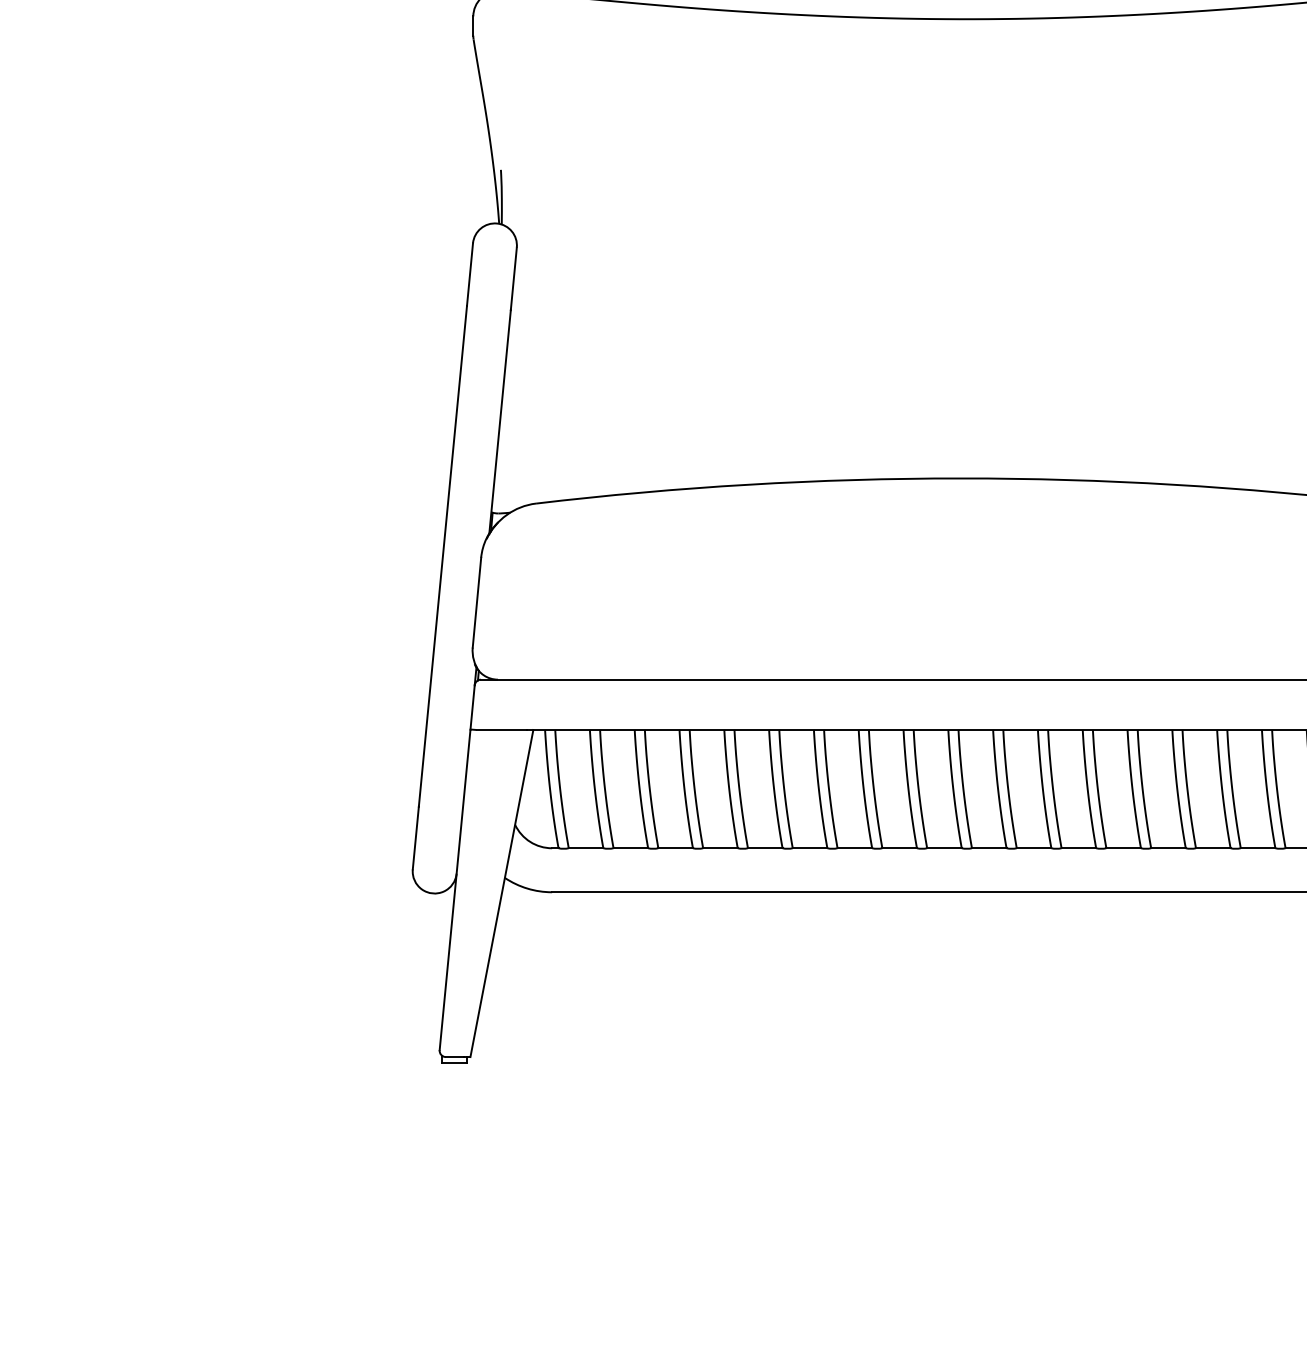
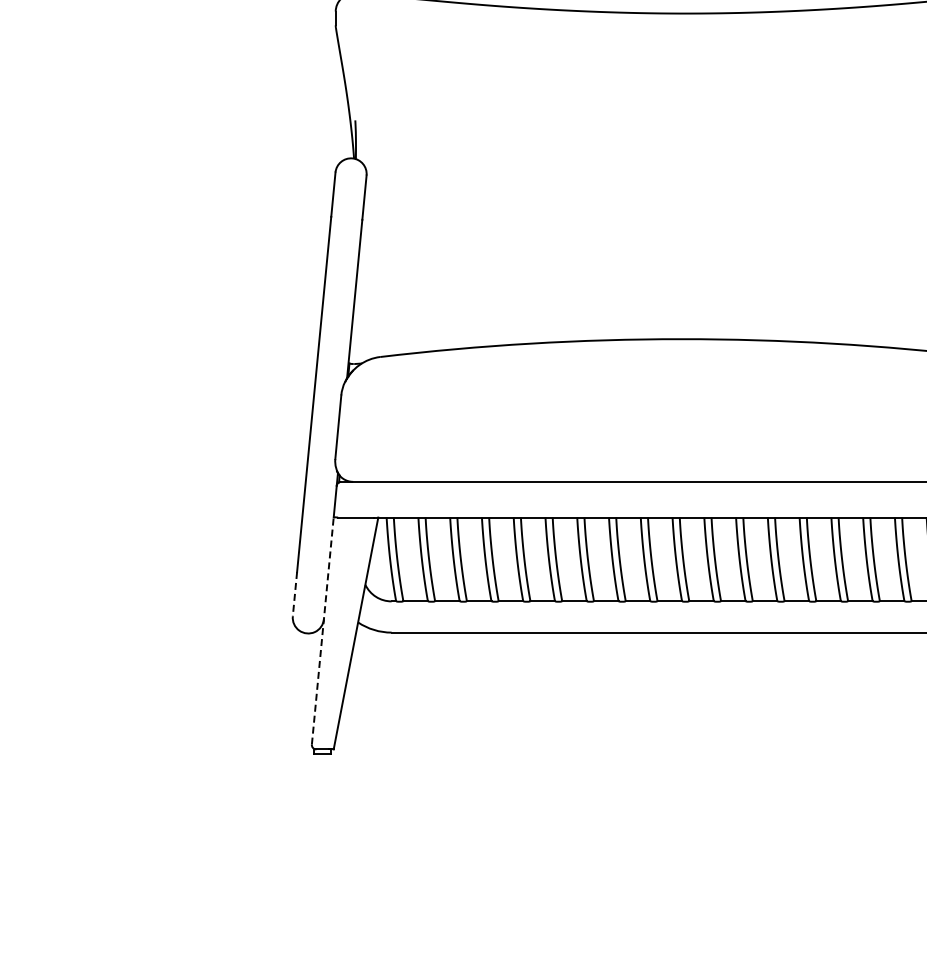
line: (415, 838) -> (294, 594), solid -> dashed
line: (454, 889) -> (322, 630), solid -> dashed

